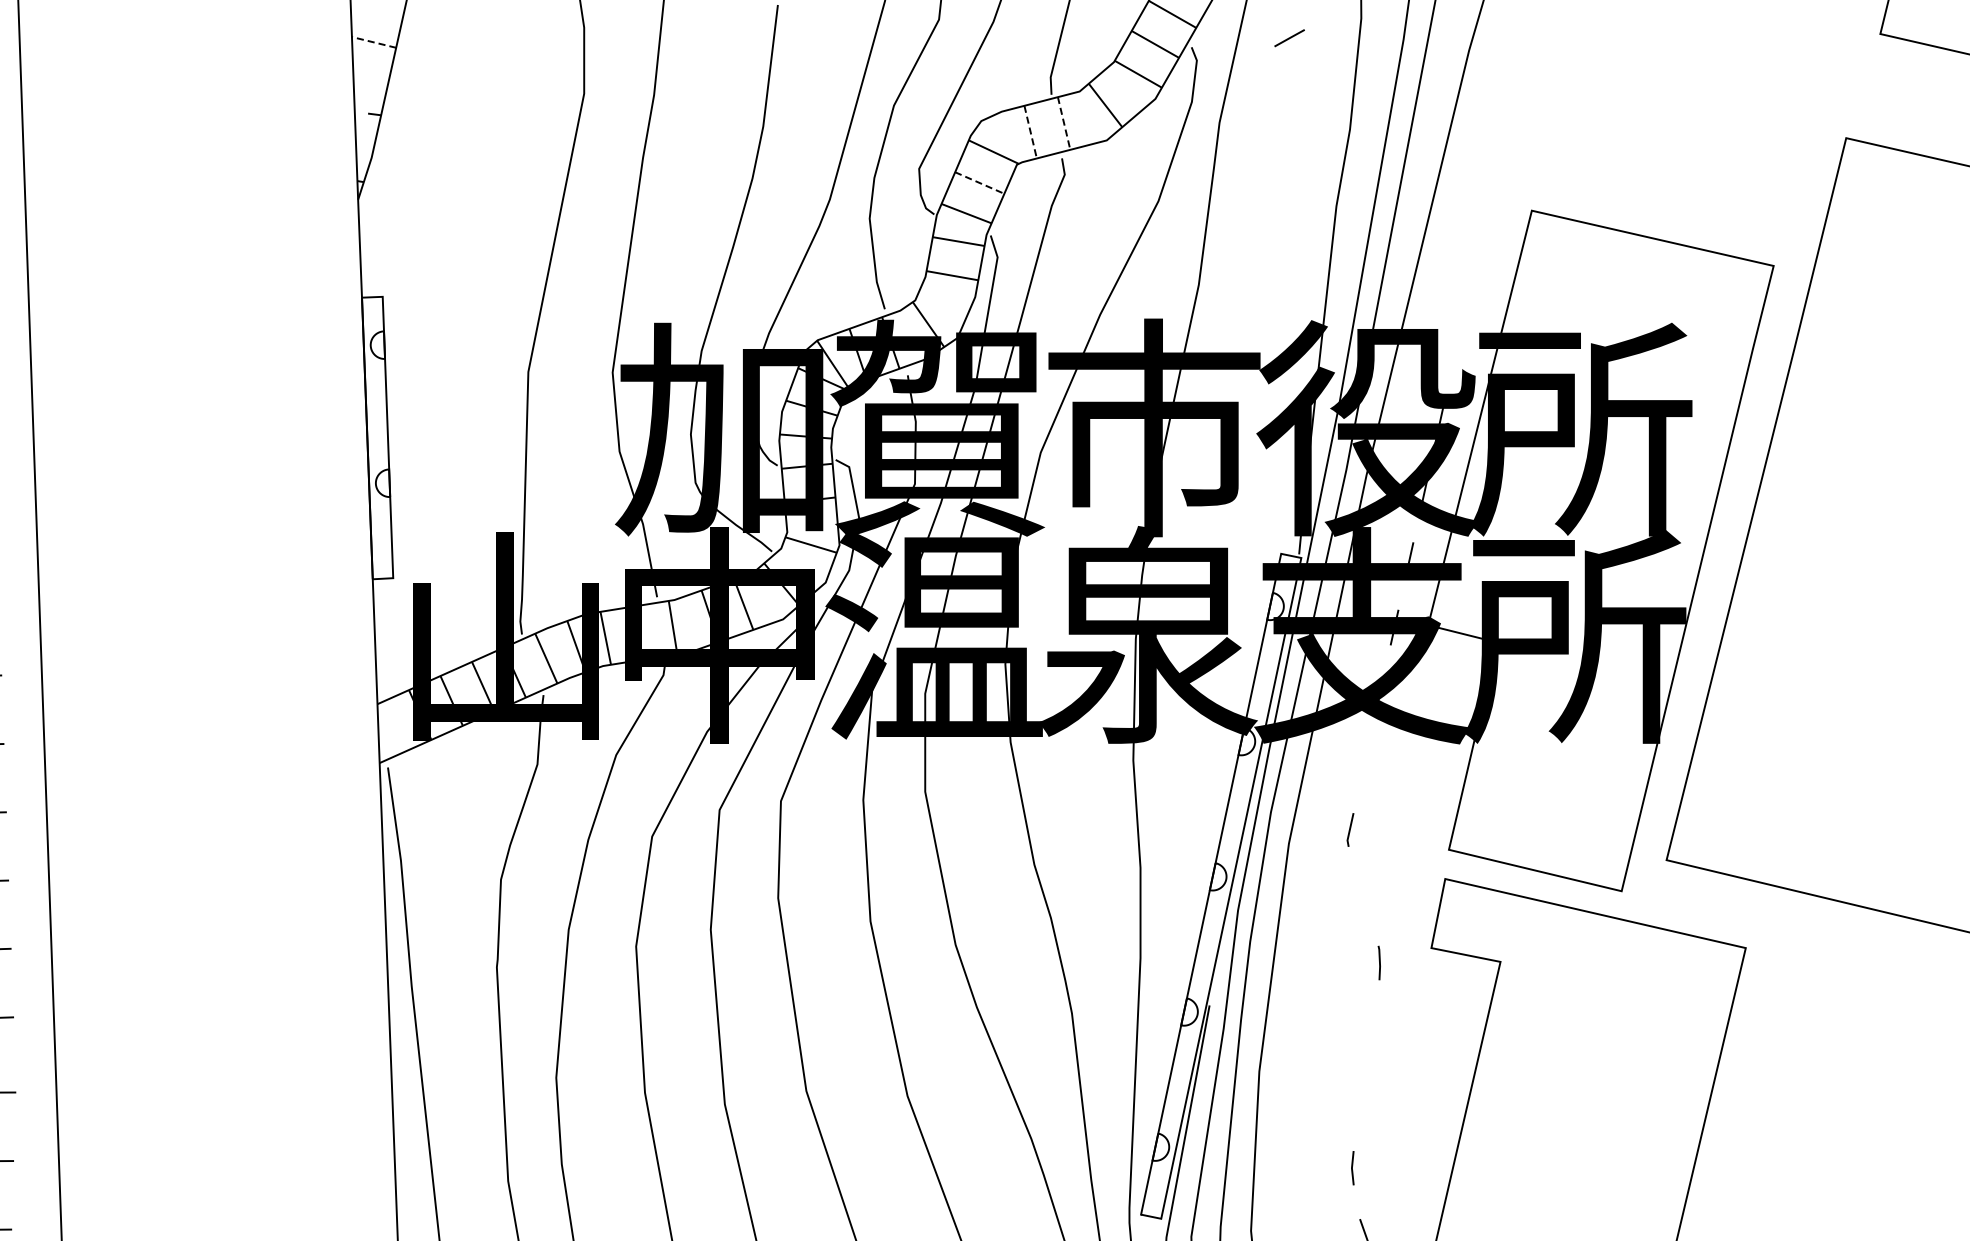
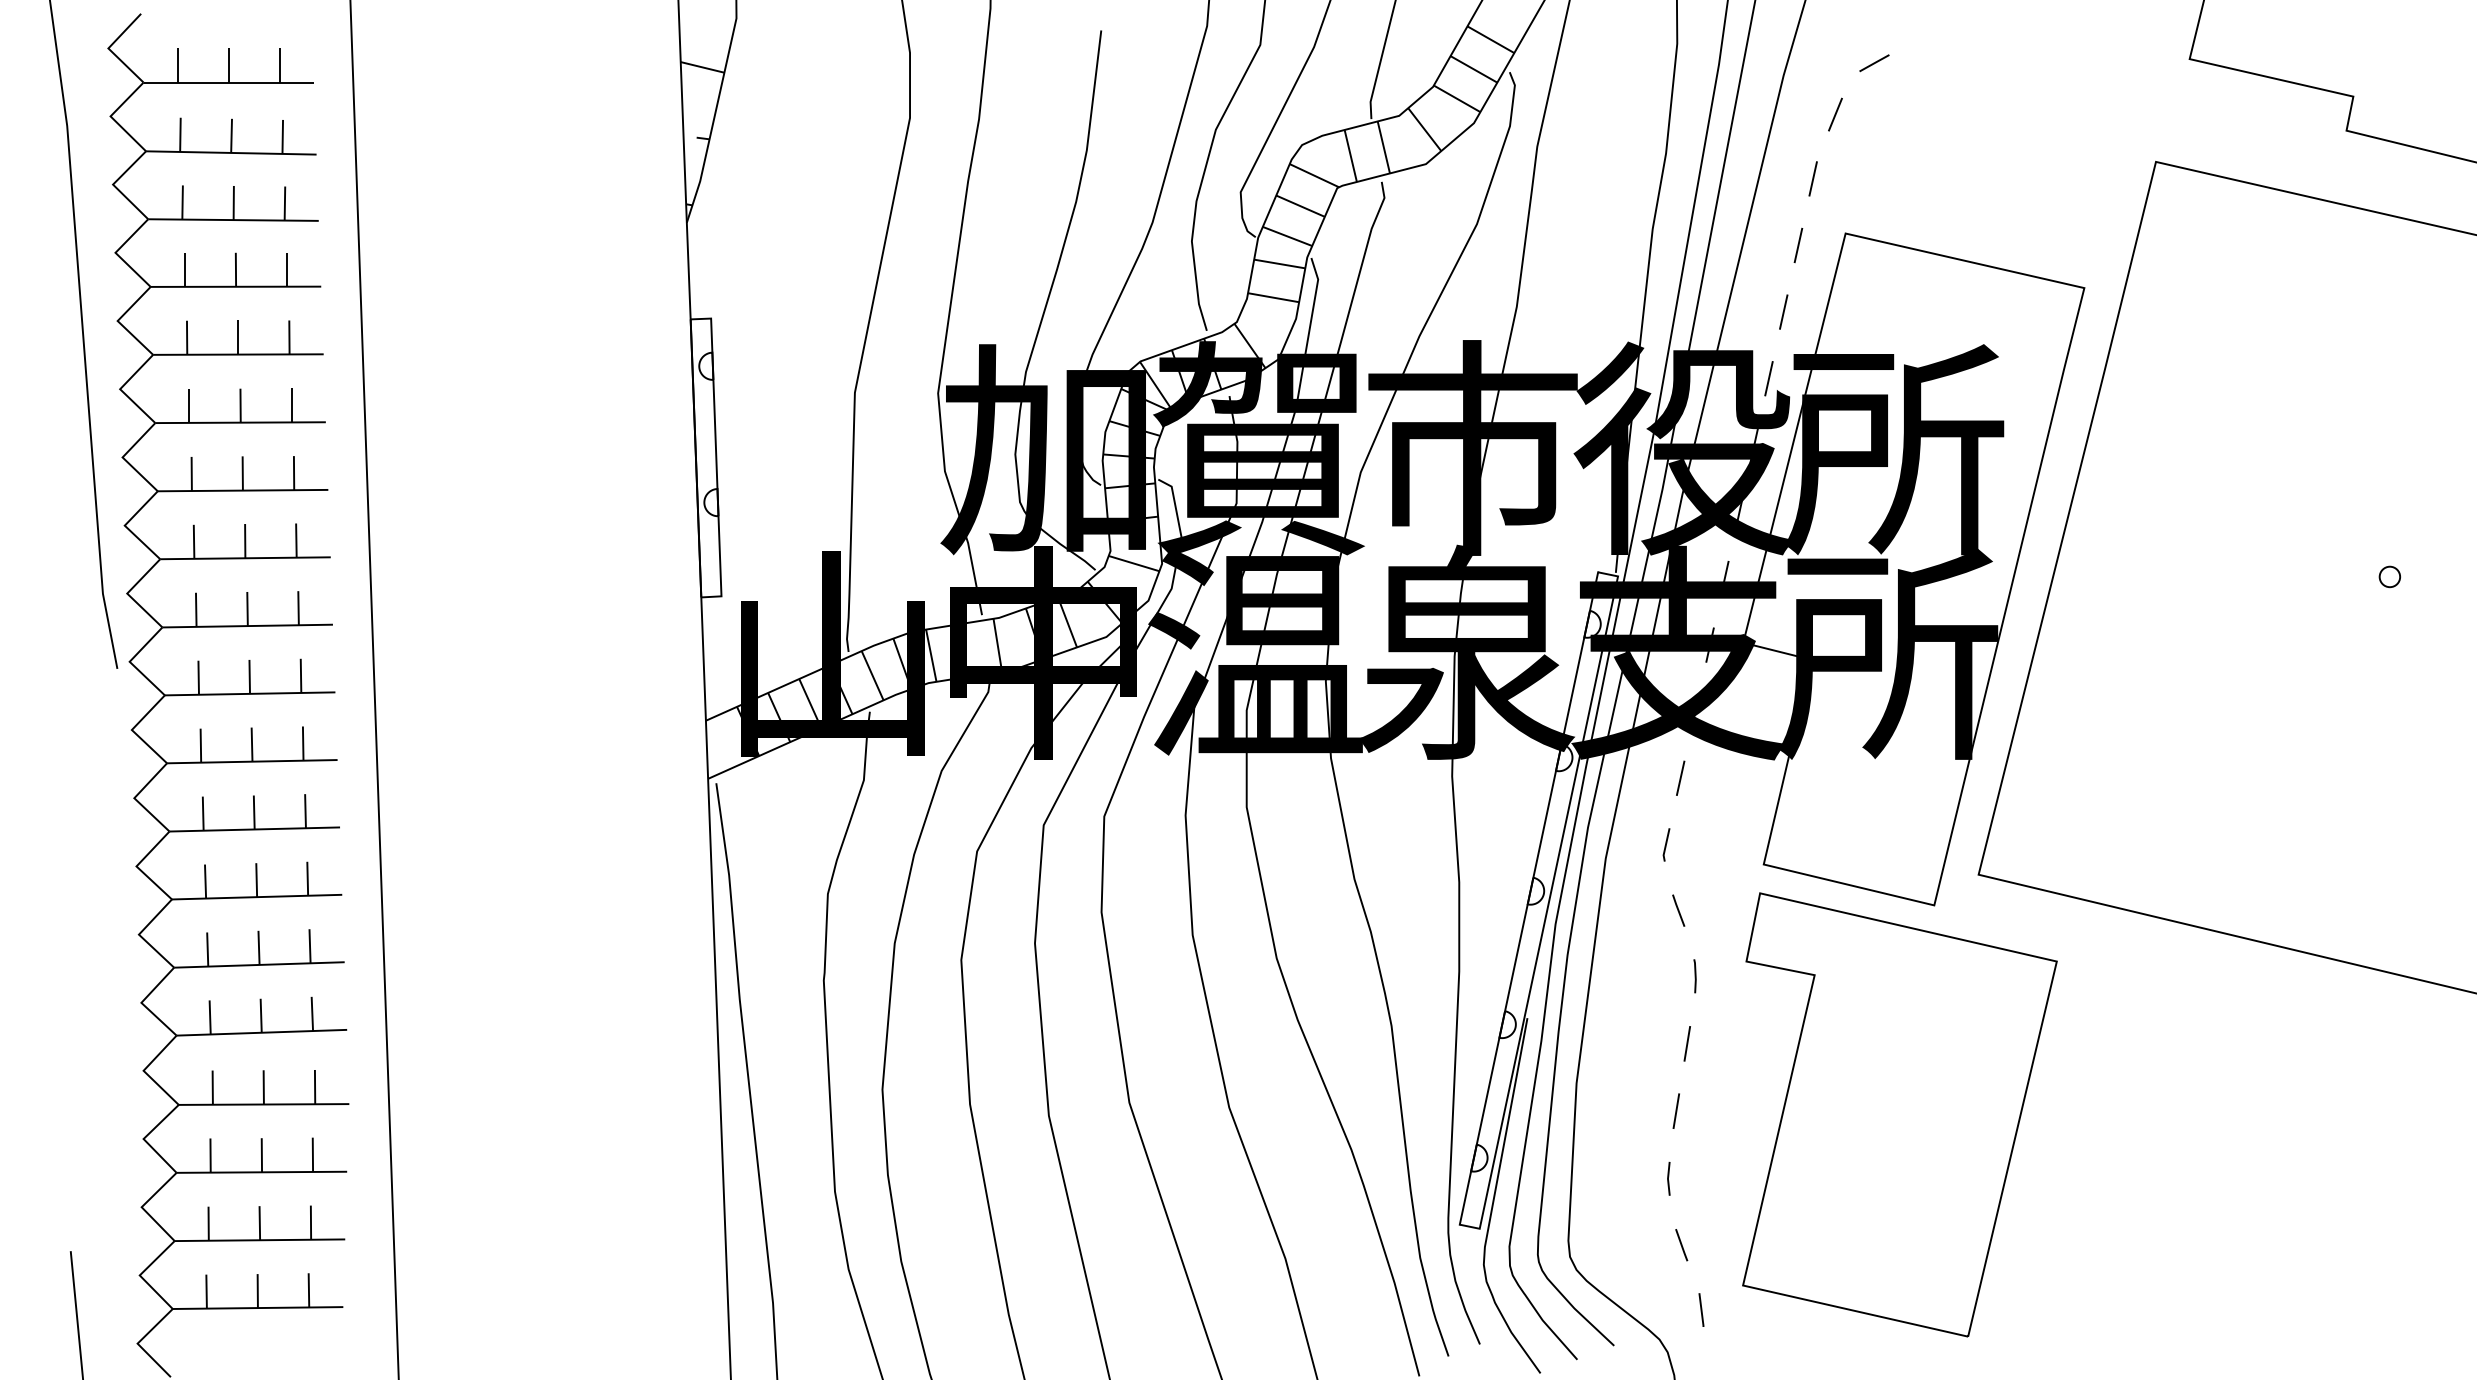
line: (1289, 38) -> (1874, 63), moved
line: (373, 42) -> (702, 67), dashed -> solid
line: (1521, 90) -> (1835, 114), added
line: (1063, 123) -> (1383, 147), dashed -> solid
line: (1030, 132) -> (1350, 156), dashed -> solid
line: (1498, 154) -> (1812, 178), added
line: (979, 183) -> (1300, 206), dashed -> solid
line: (1484, 222) -> (1798, 245), added
line: (1468, 289) -> (1783, 311), added
line: (1453, 357) -> (1768, 378), added
line: (1364, 761) -> (1680, 777), added
line: (1362, 896) -> (1678, 910), added
line: (1371, 1031) -> (1687, 1043), added
line: (1359, 1098) -> (1675, 1110), added

